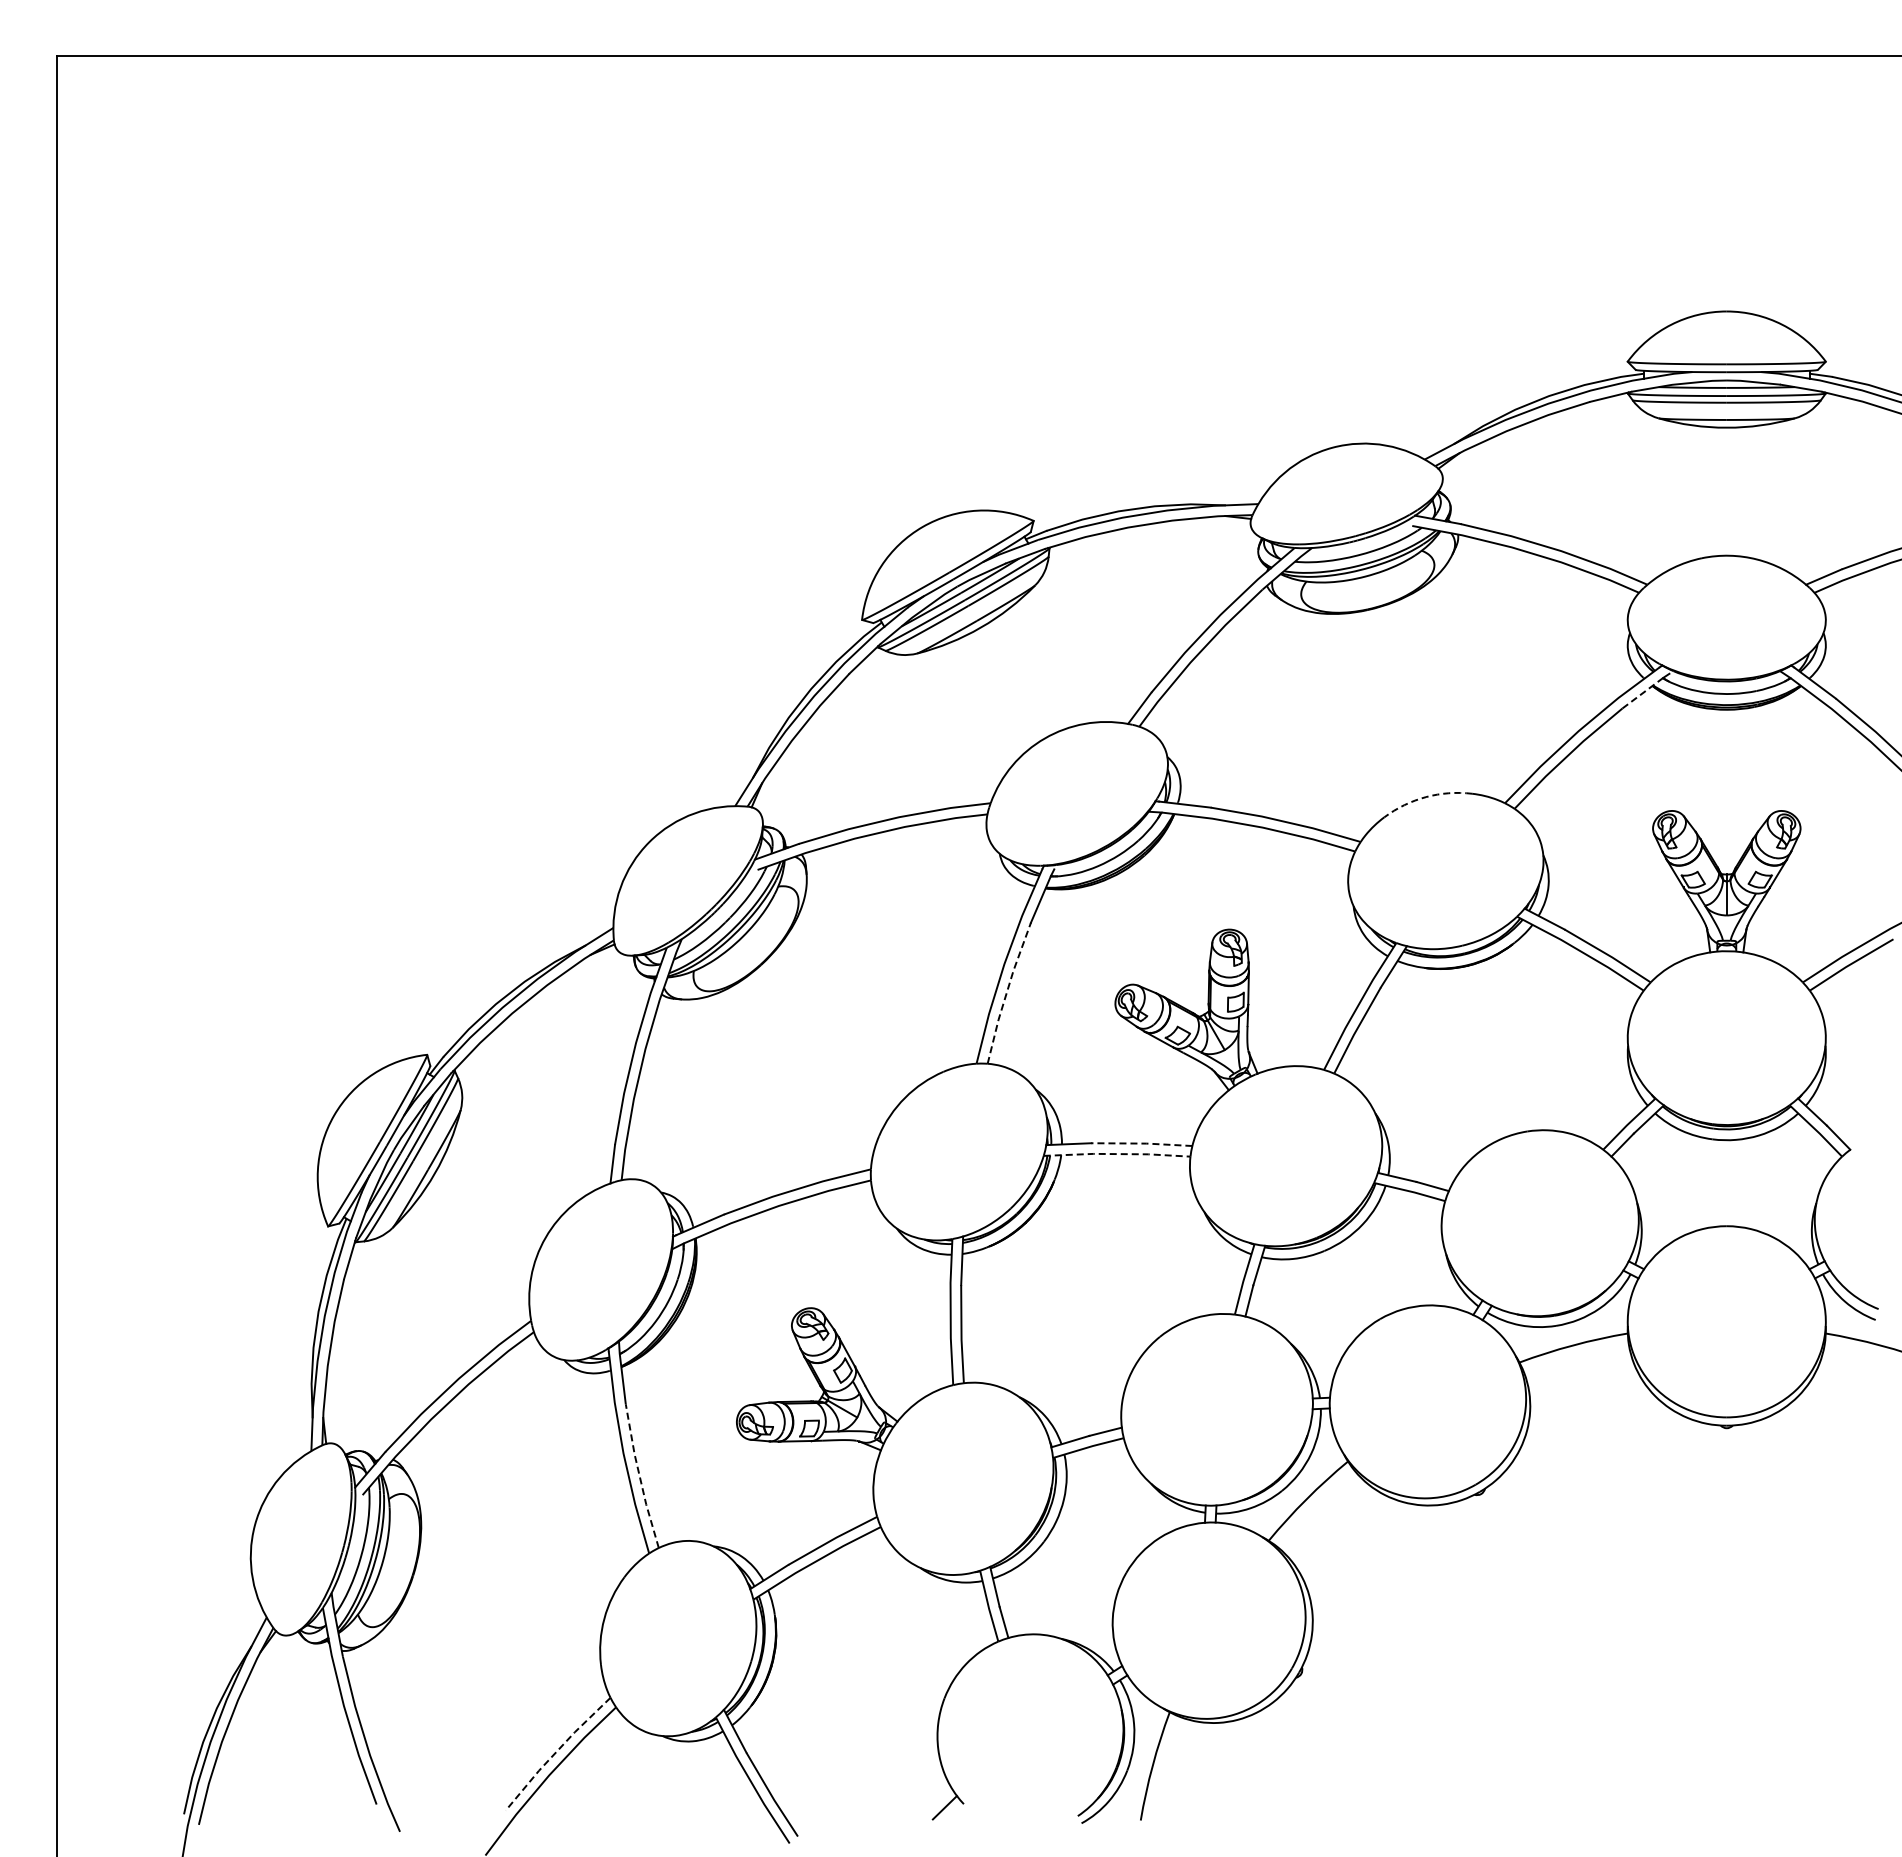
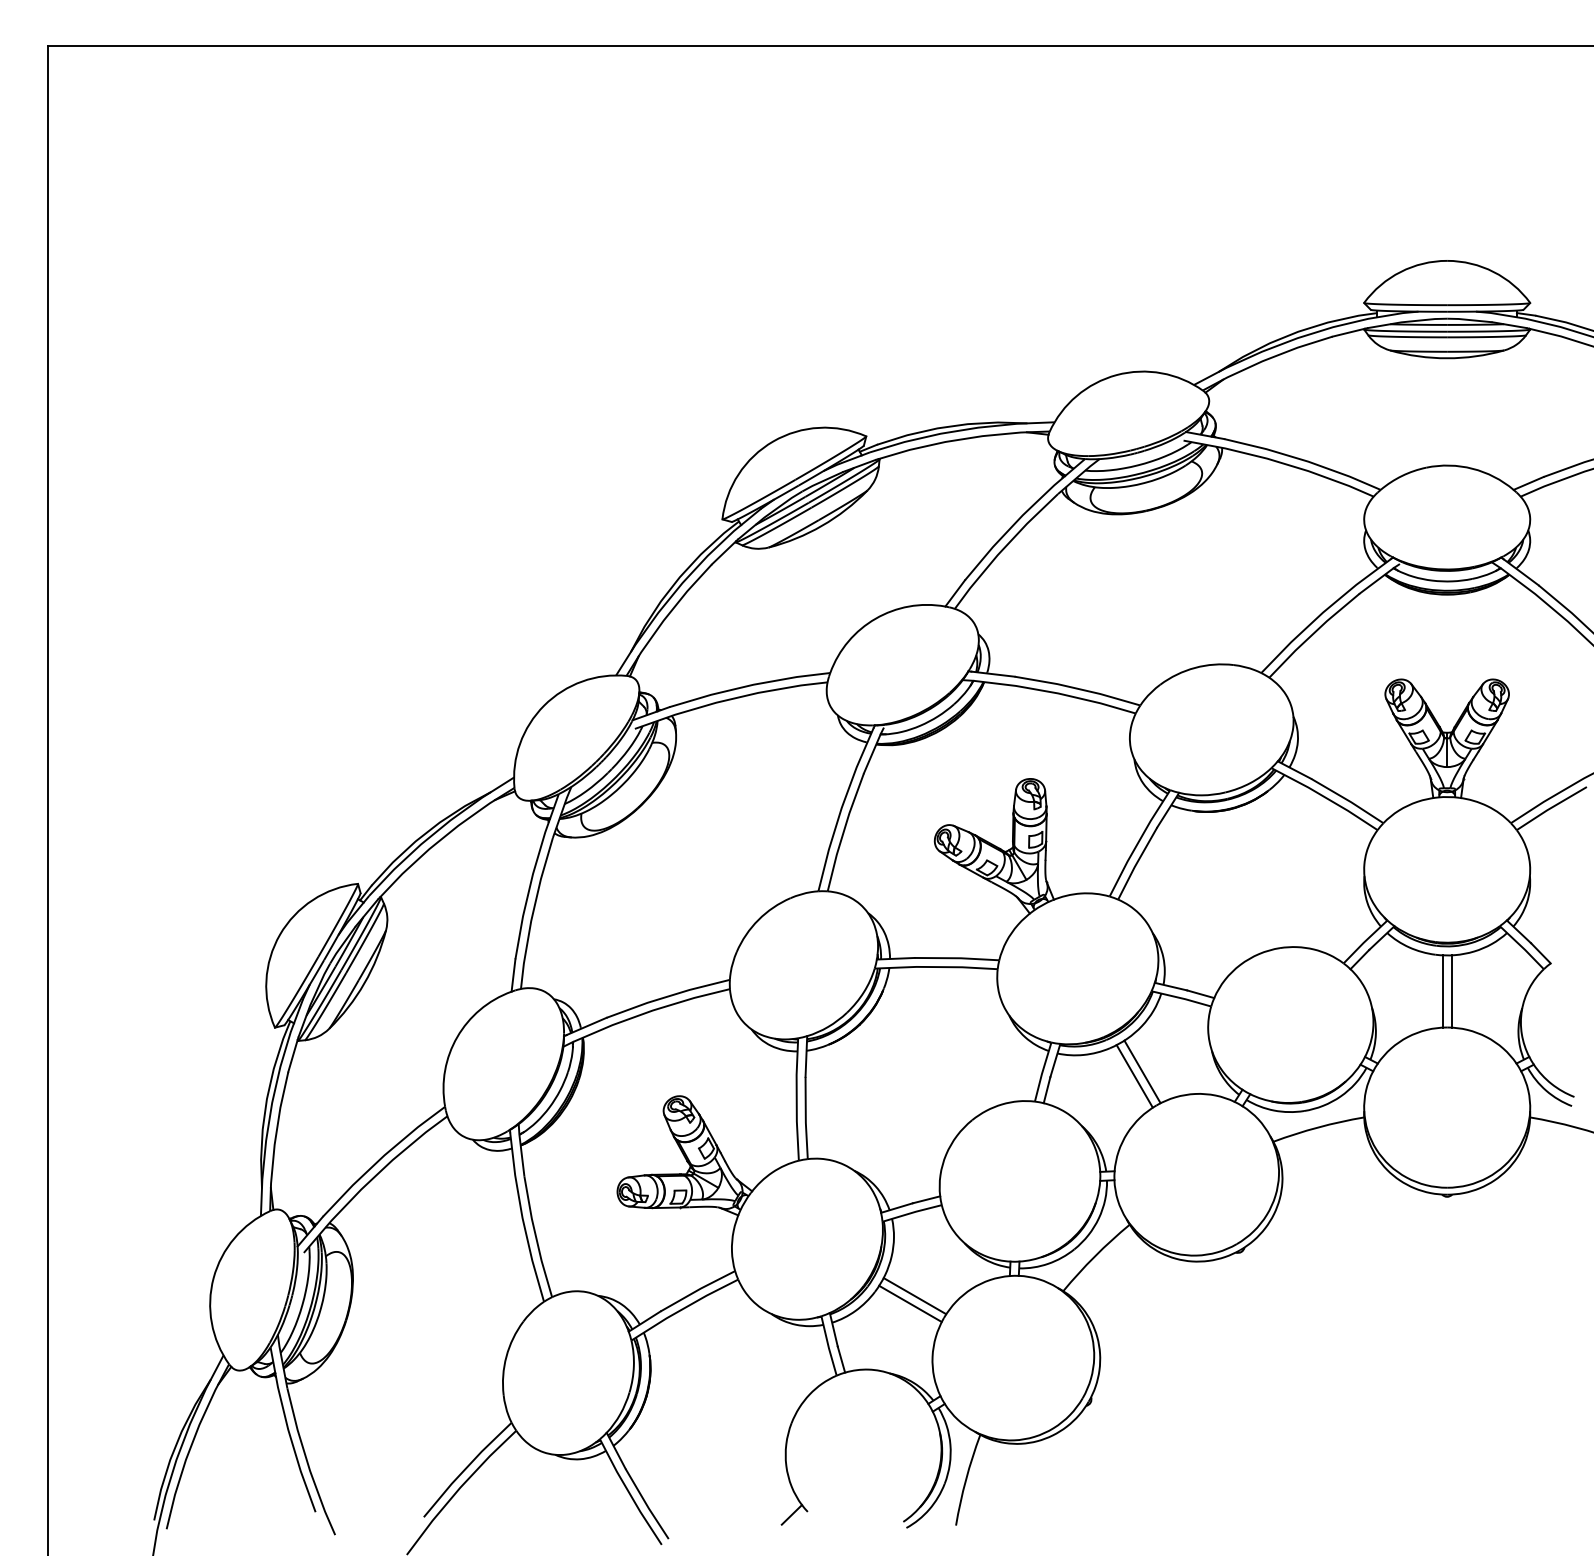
line: (1643, 692) -> (1377, 580), dashed -> solid
arc: (1426, 797) -> (1195, 668), dashed -> solid
line: (1006, 992) -> (843, 831), dashed -> solid
line: (1141, 1143) -> (956, 958), dashed -> solid
line: (1117, 1154) -> (936, 967), dashed -> solid
line: (1721, 1183) -> (1442, 991), added
line: (1732, 1183) -> (1451, 991), added
line: (1362, 1278) -> (1141, 1071), added
line: (1353, 1284) -> (1134, 1076), added
line: (639, 1476) -> (535, 1237), dashed -> solid
line: (1091, 1546) -> (914, 1295), added
line: (1086, 1555) -> (910, 1303), added
line: (555, 1752) -> (465, 1468), dashed -> solid

